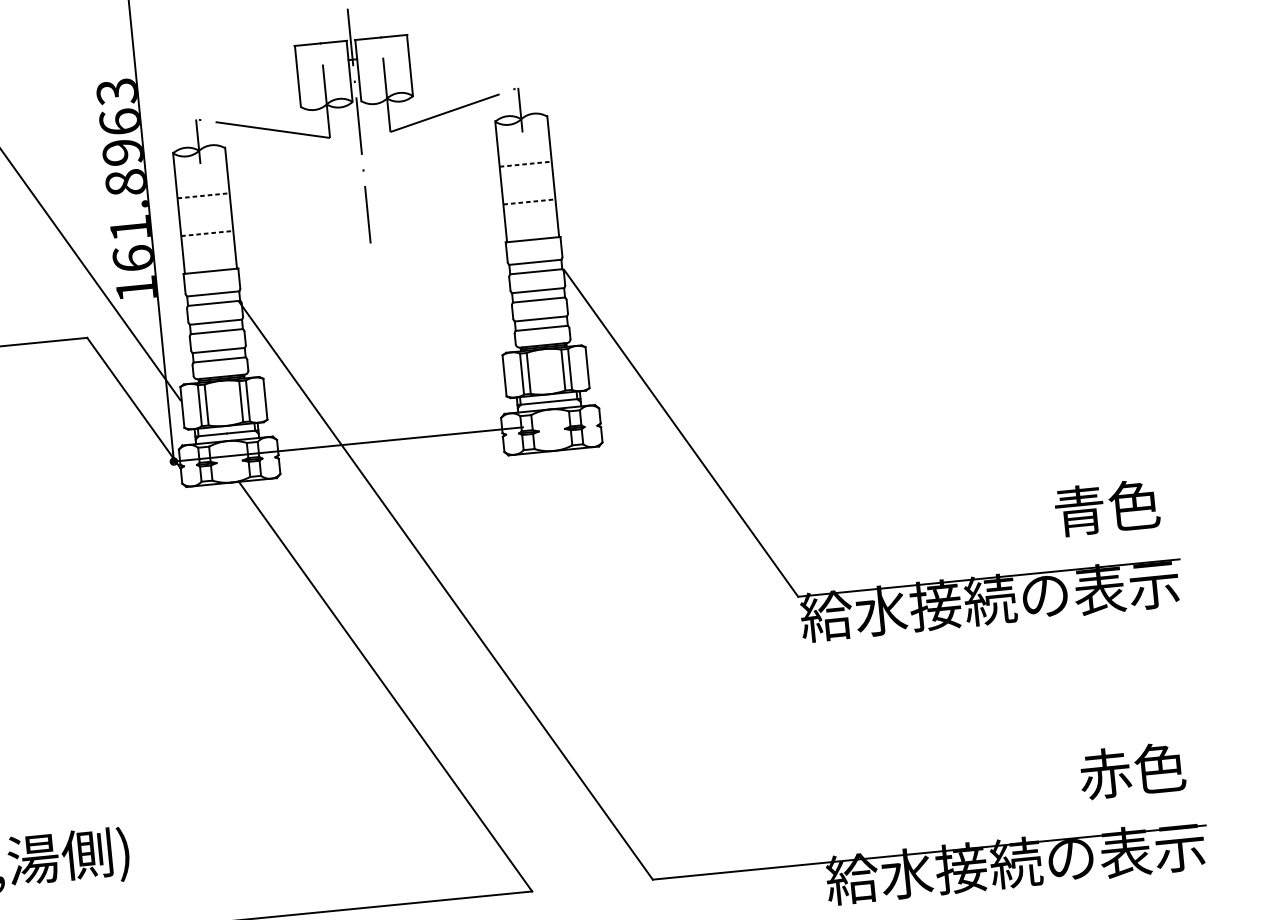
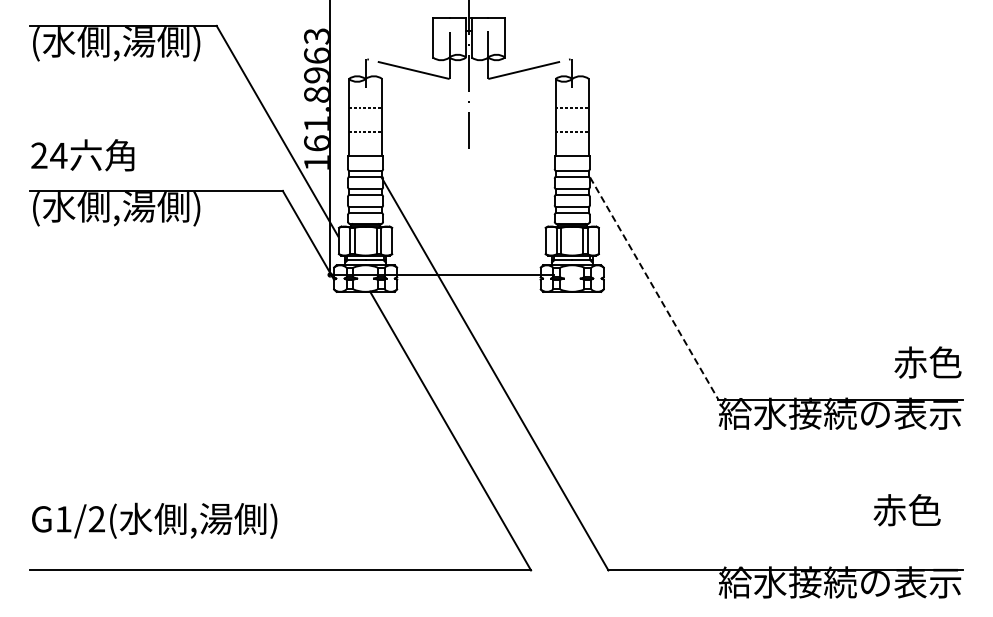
line: (681, 434) -> (654, 289), solid -> dashed
text: (1113, 507) -> (924, 362), 青色 -> 赤色
text: (1131, 771) -> (906, 510), moved

